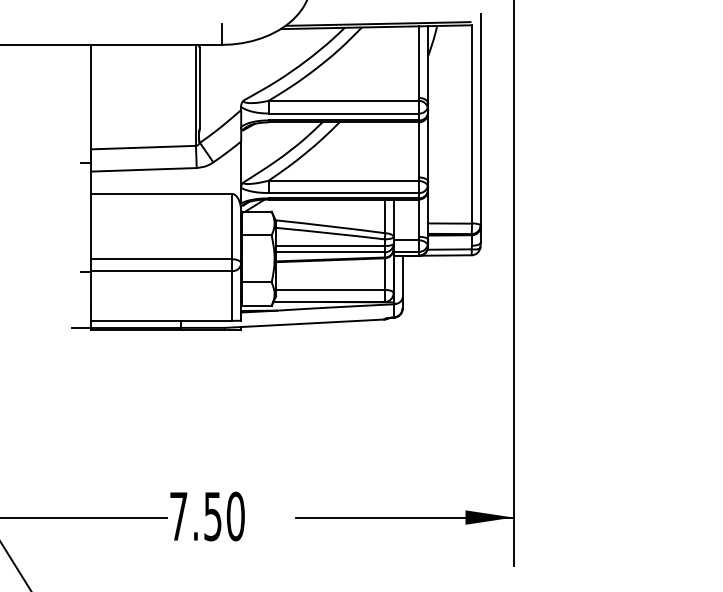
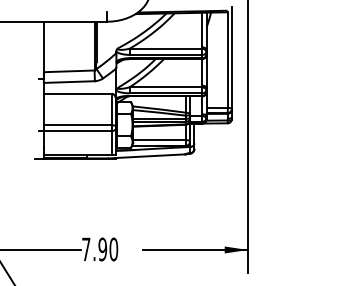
text: (212, 514) -> (102, 248), 7.50 -> 7.90

